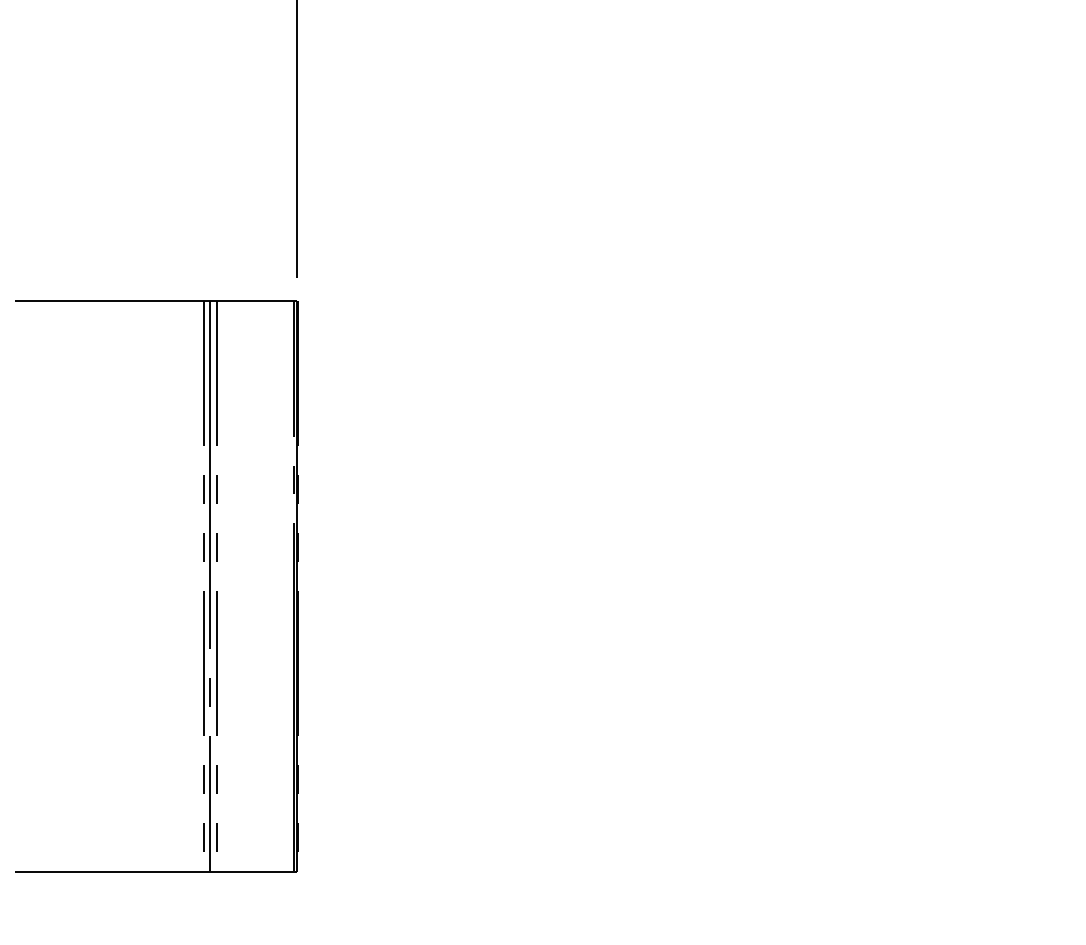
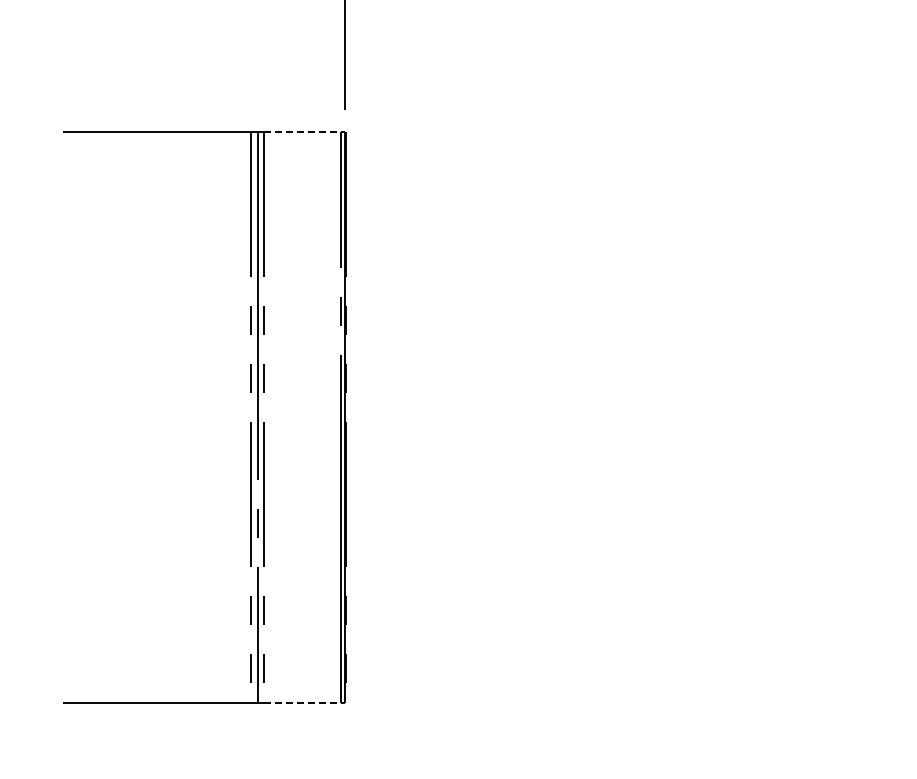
line: (256, 300) -> (304, 132), solid -> dashed
line: (256, 871) -> (304, 703), solid -> dashed

